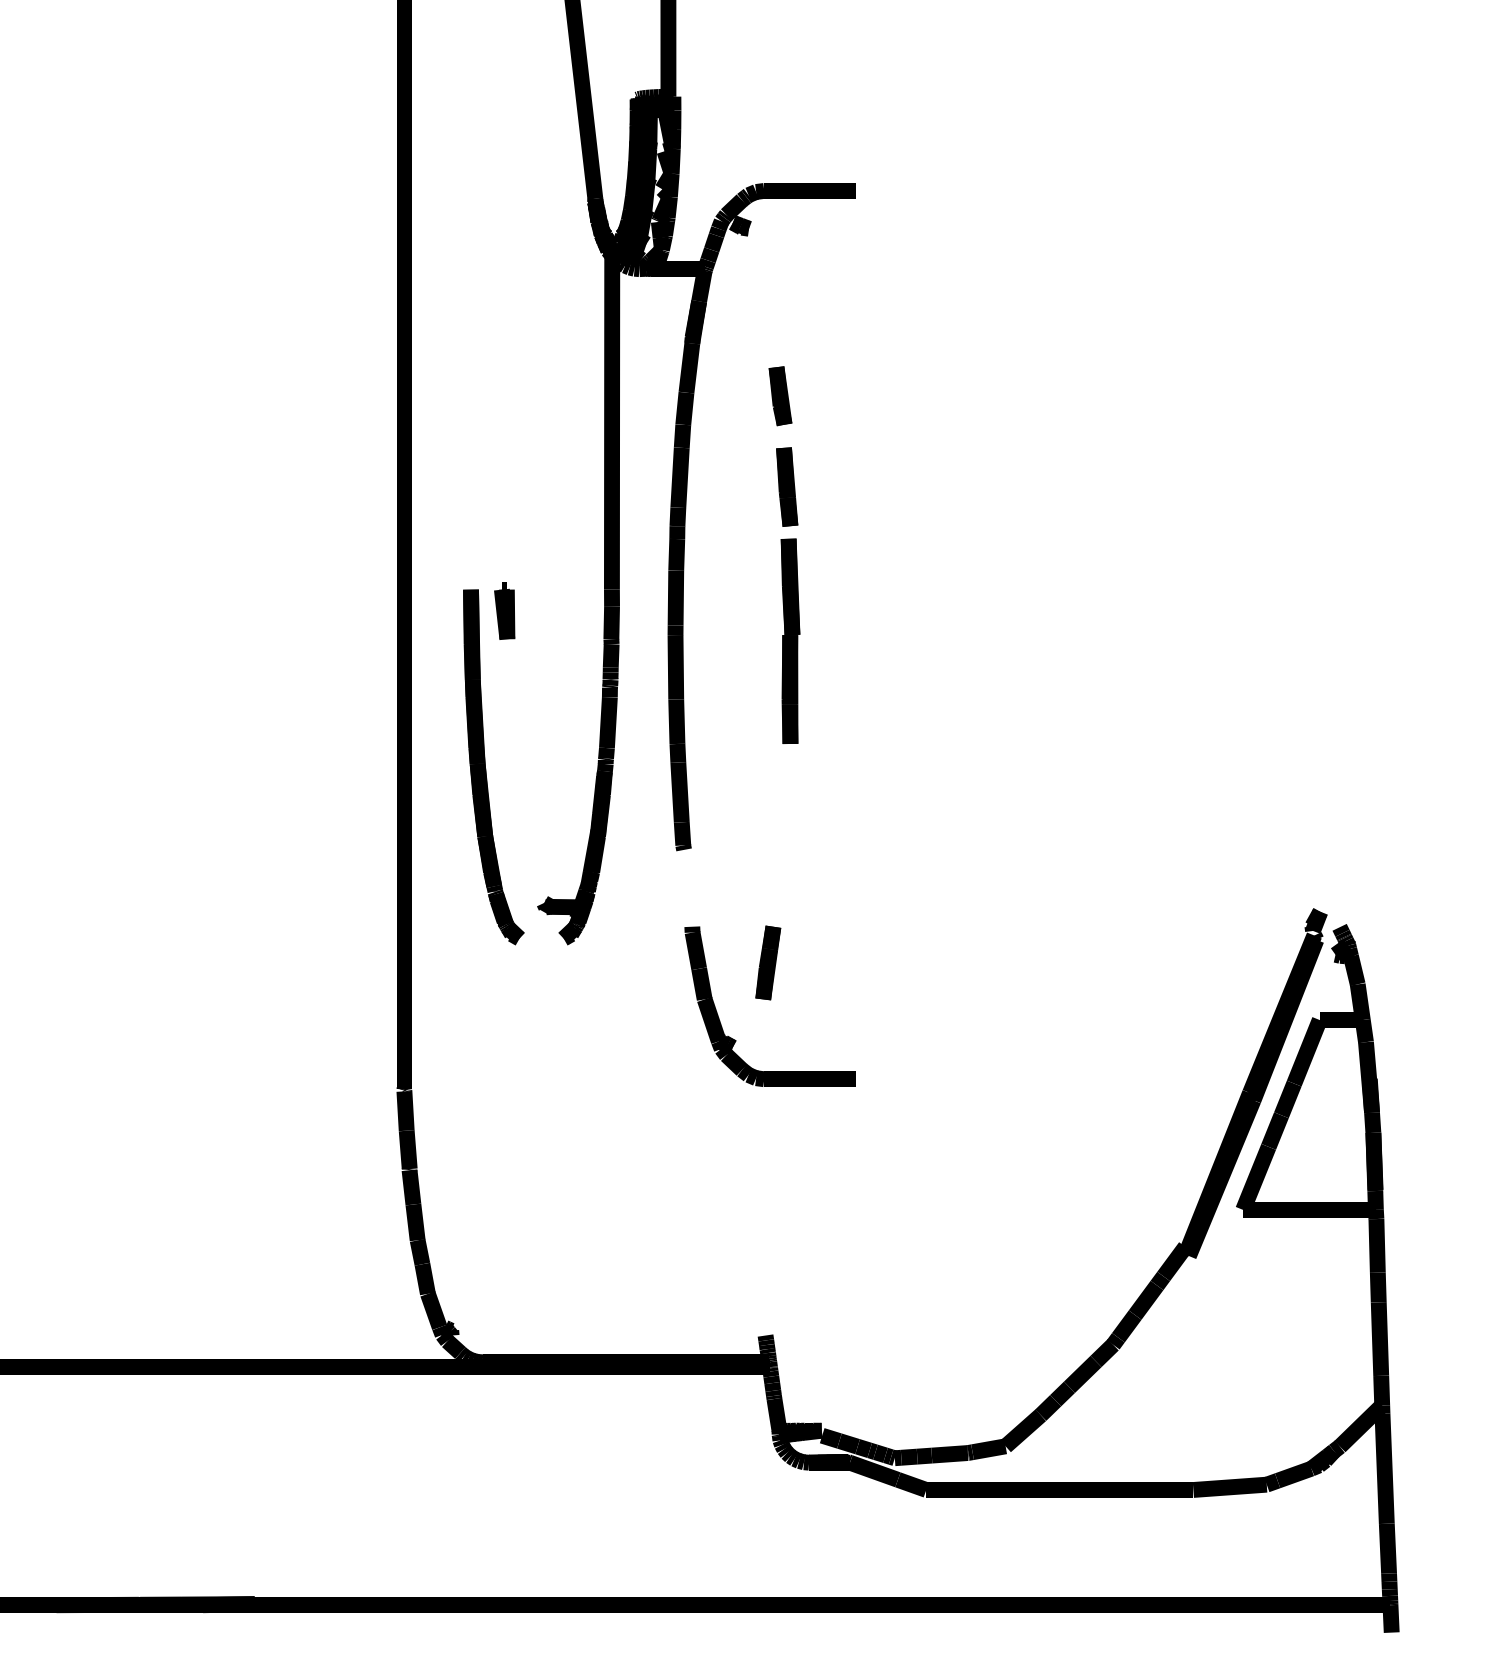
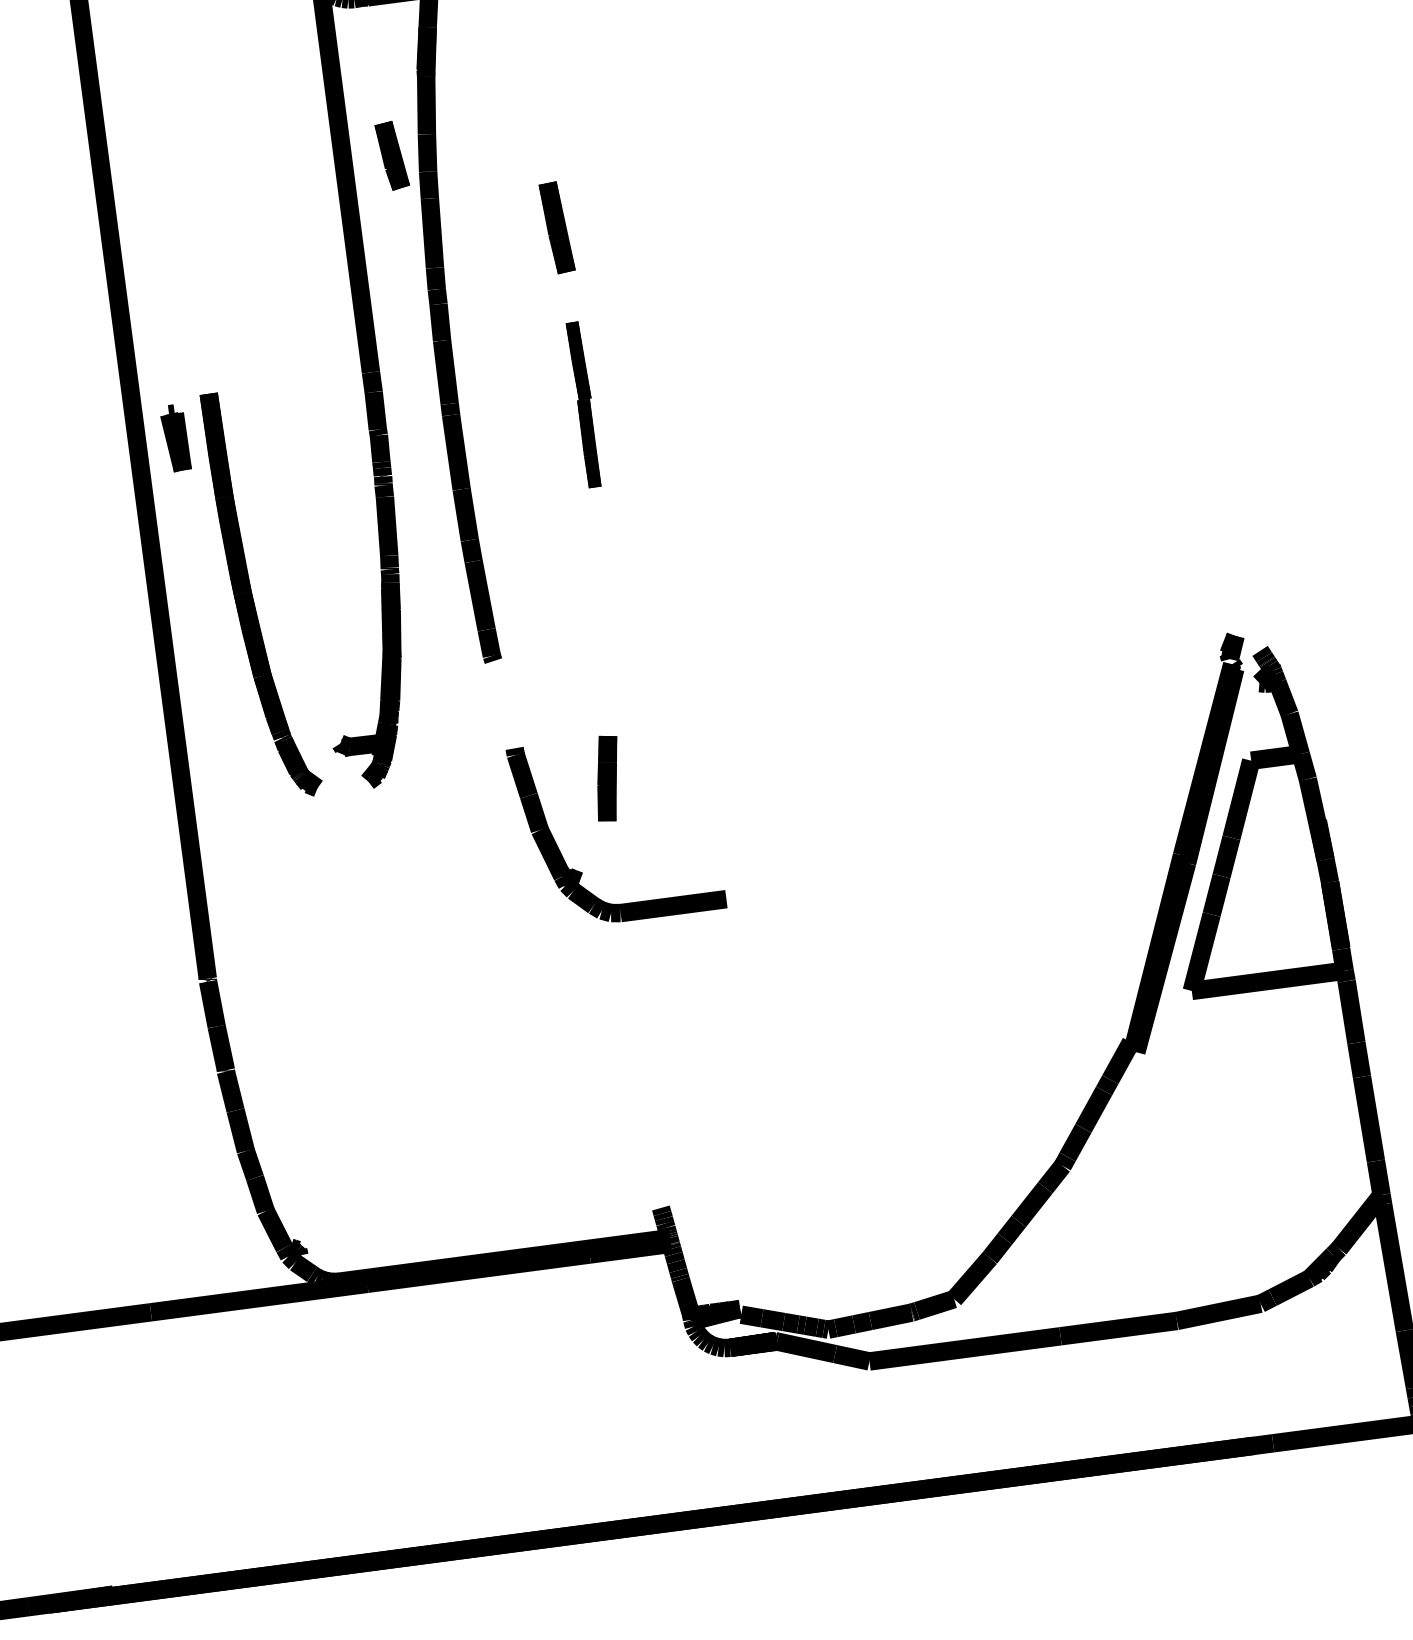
part: (780, 396) -> (392, 156), moved
part: (504, 610) -> (175, 437), moved
part: (790, 640) -> (584, 403), size x0.7

